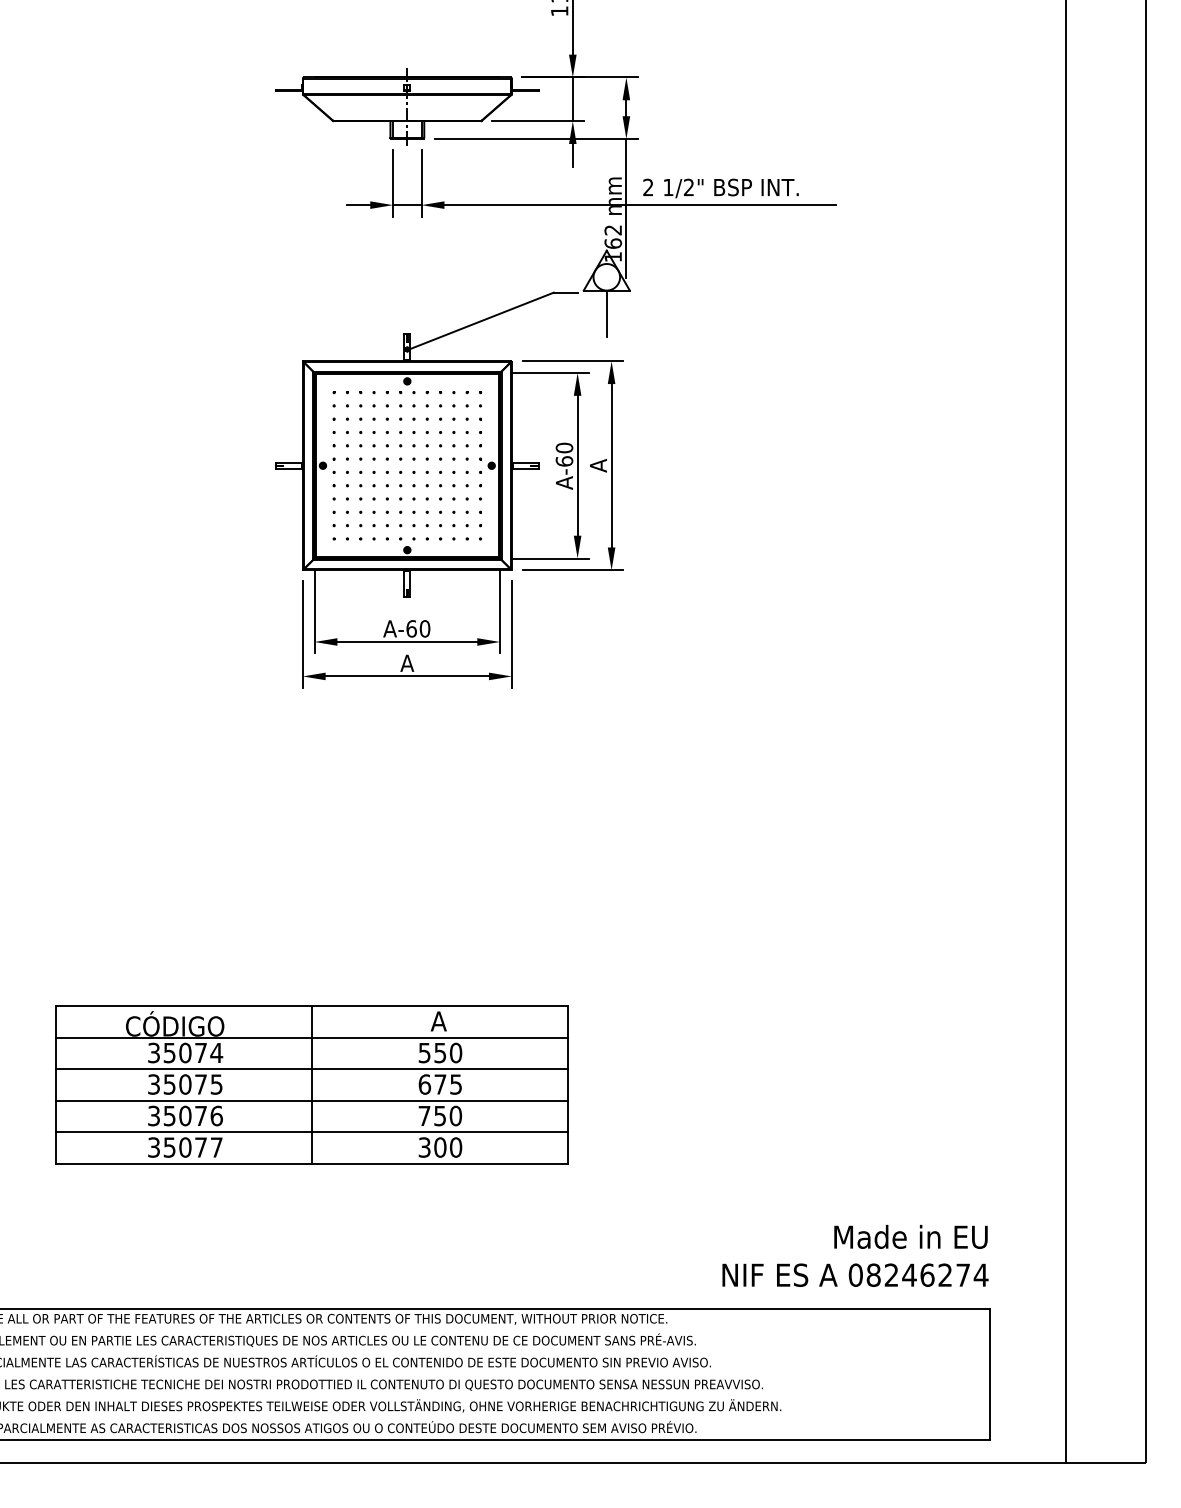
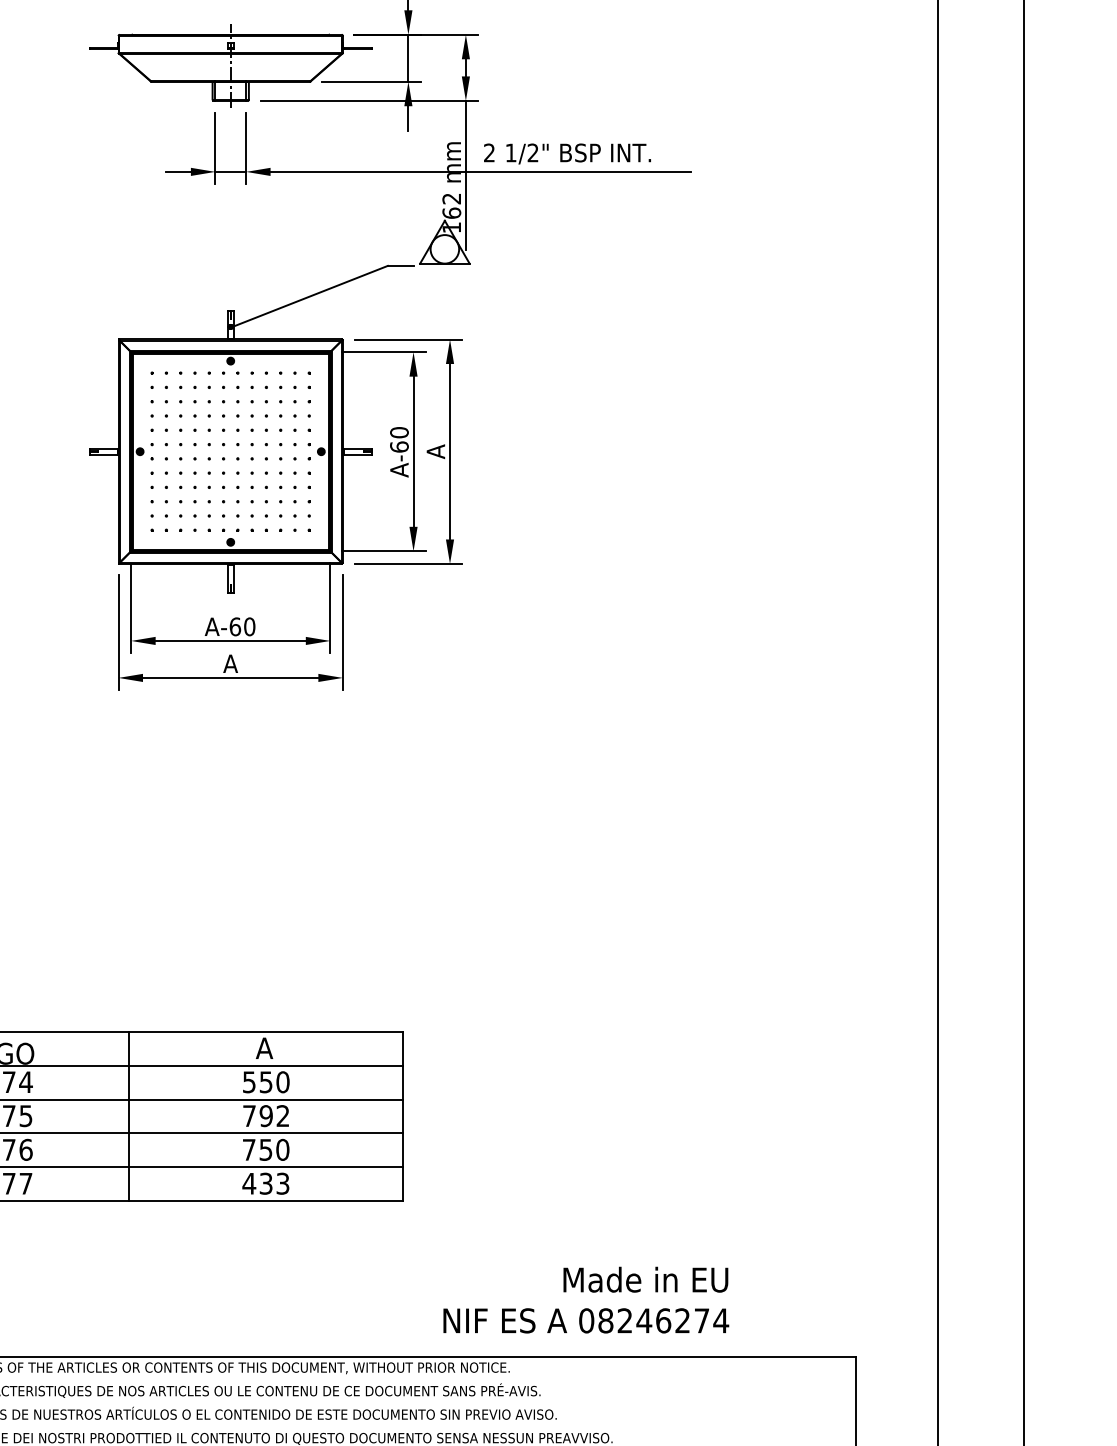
line: (606, 313) -> (444, 288), removed
text: (439, 1084) -> (265, 1116), 675 -> 792
text: (440, 1147) -> (266, 1183), 300 -> 433
text: (855, 1255) -> (586, 1299), moved

